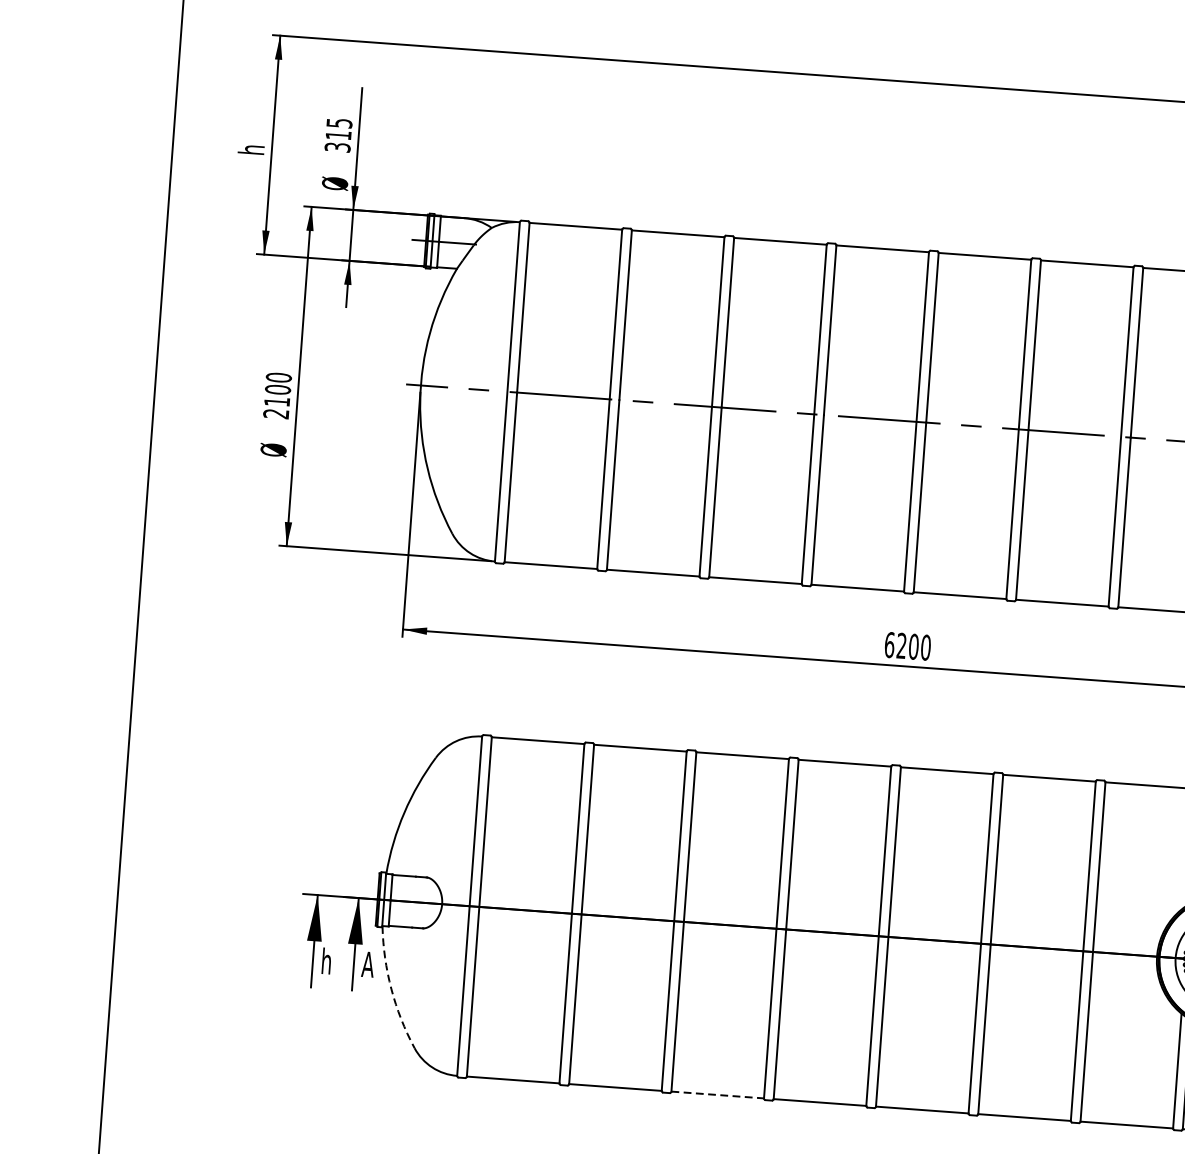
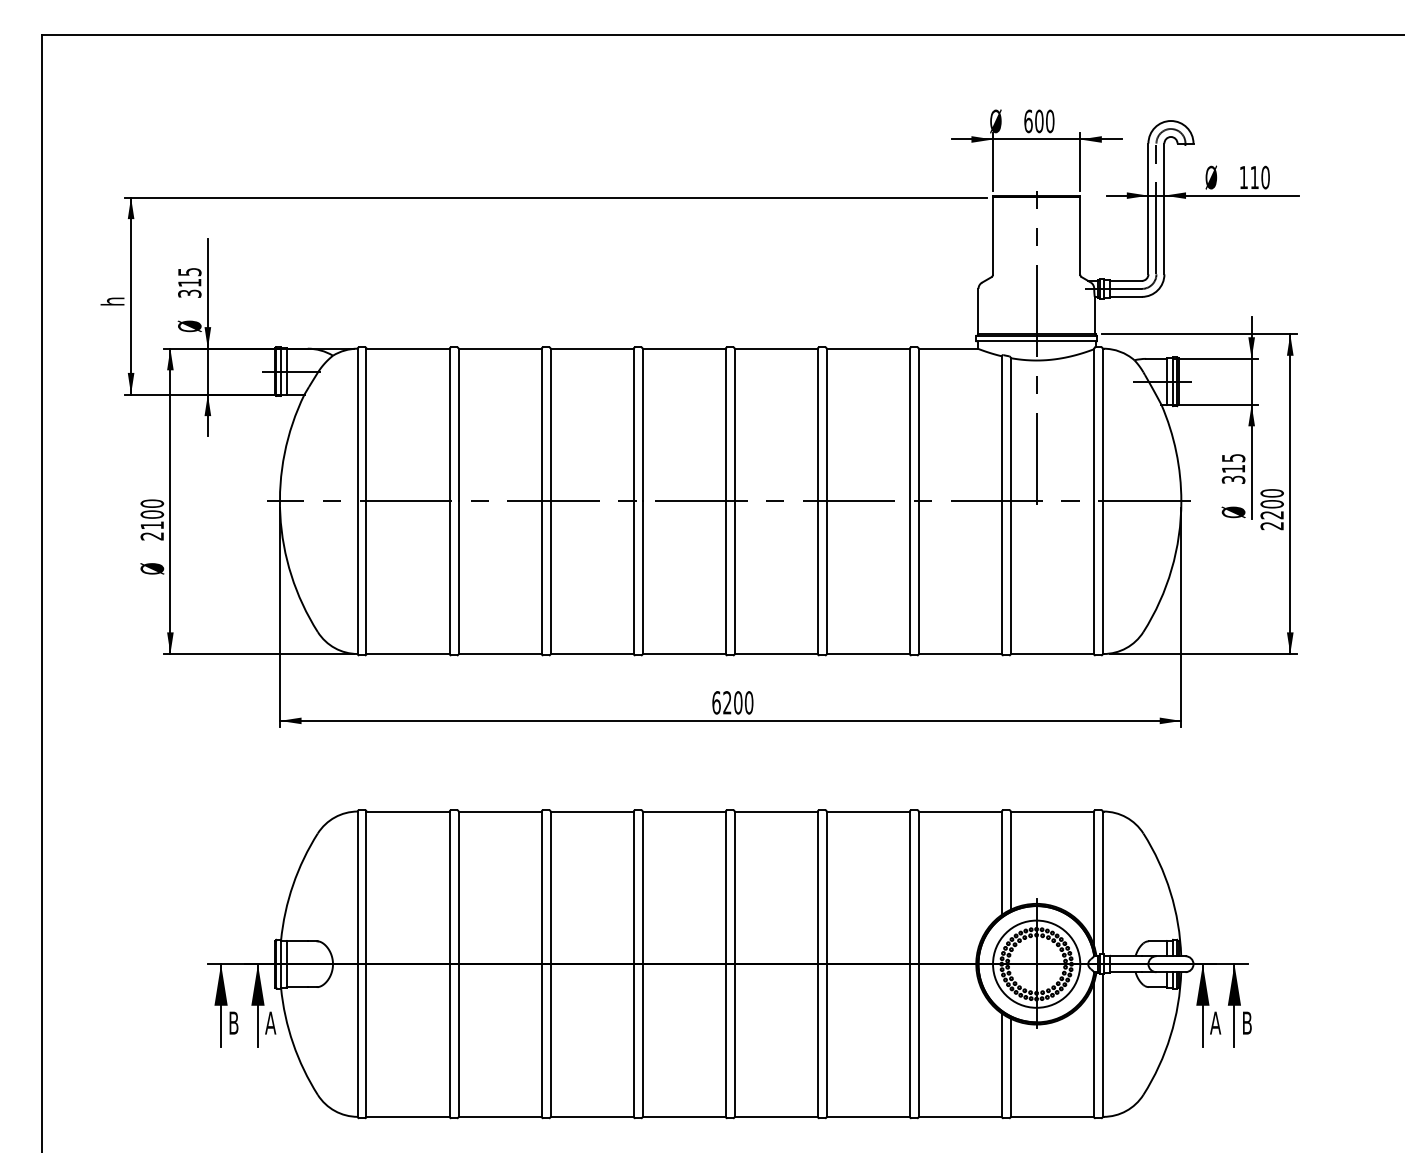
text: (326, 960) -> (233, 1022), h -> B
arc: (391, 989) -> (293, 1043), dashed -> solid
line: (718, 1094) -> (592, 1116), dashed -> solid

